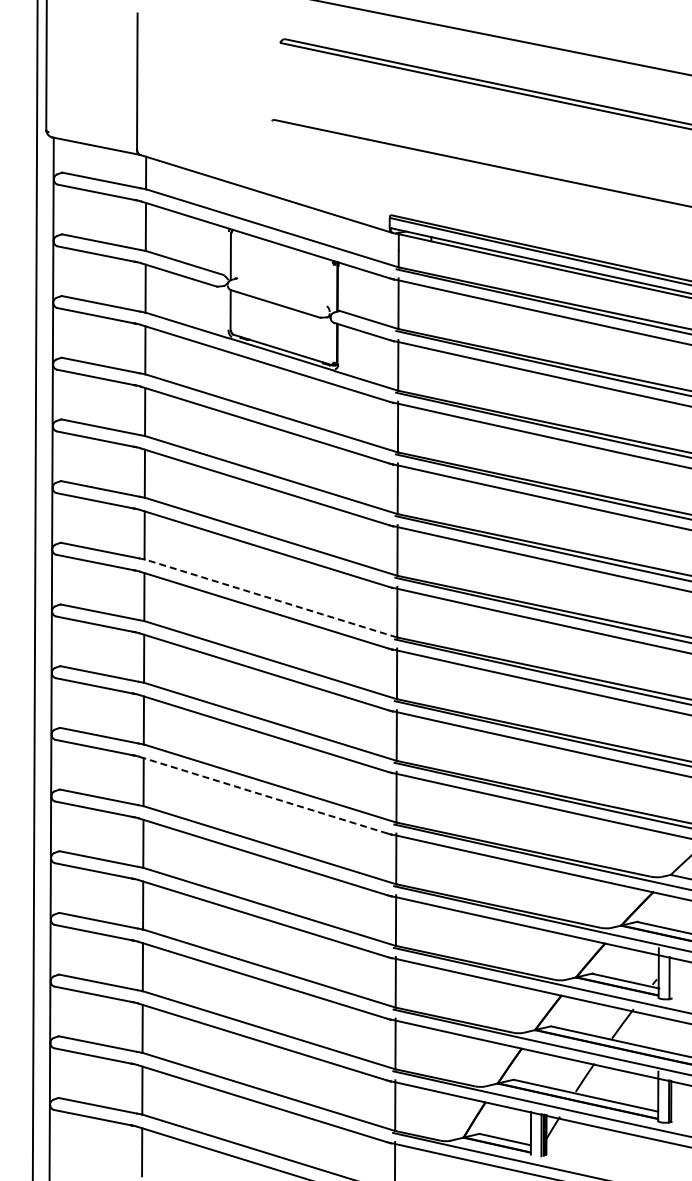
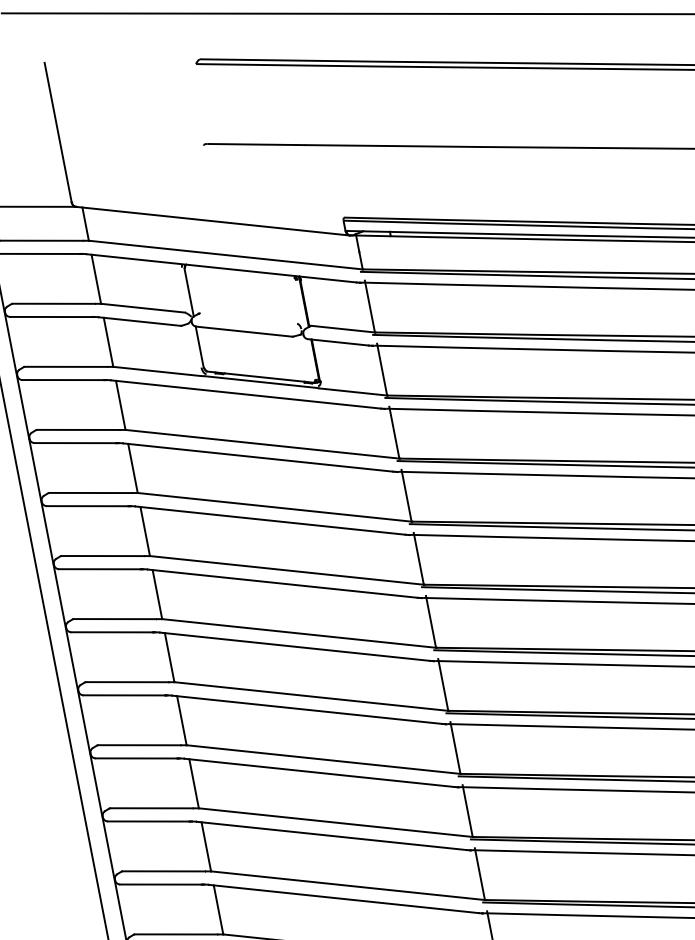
line: (270, 598) -> (298, 633), dashed -> solid
line: (264, 795) -> (332, 836), dashed -> solid

